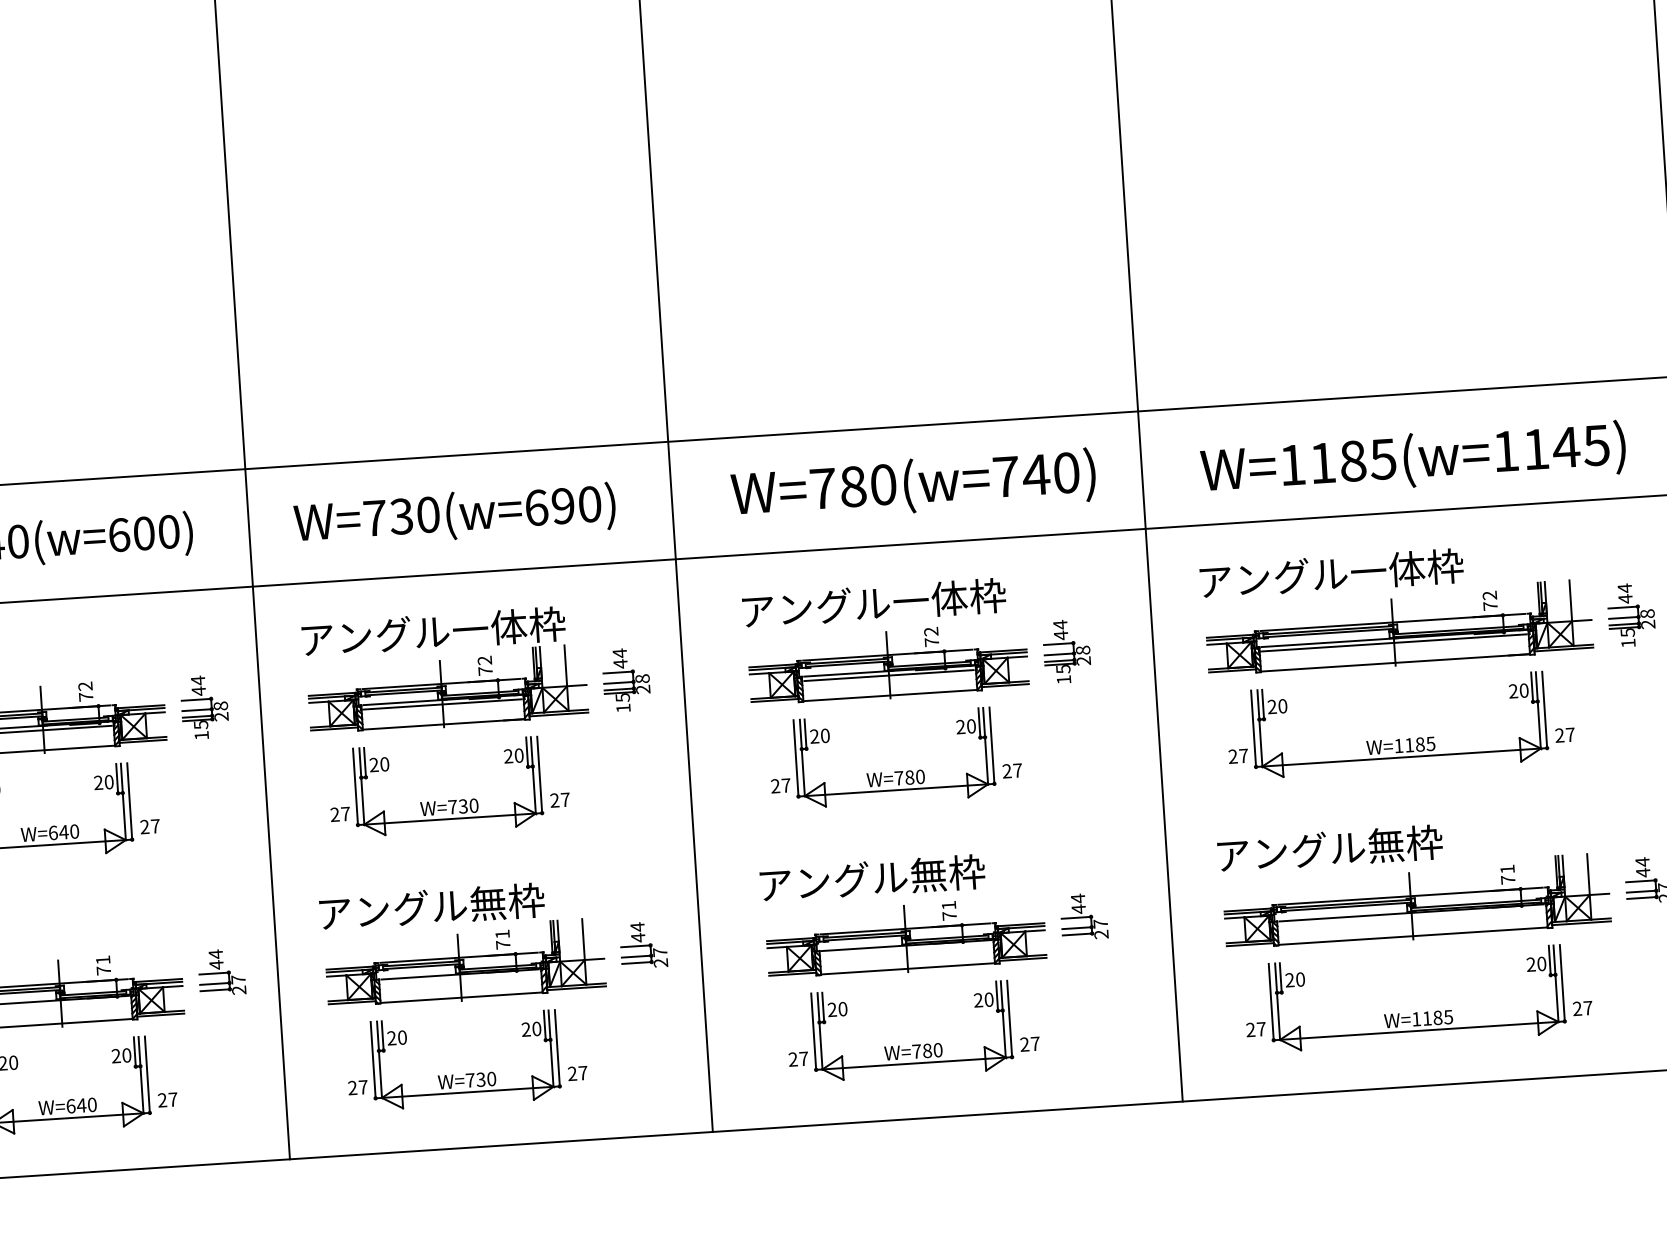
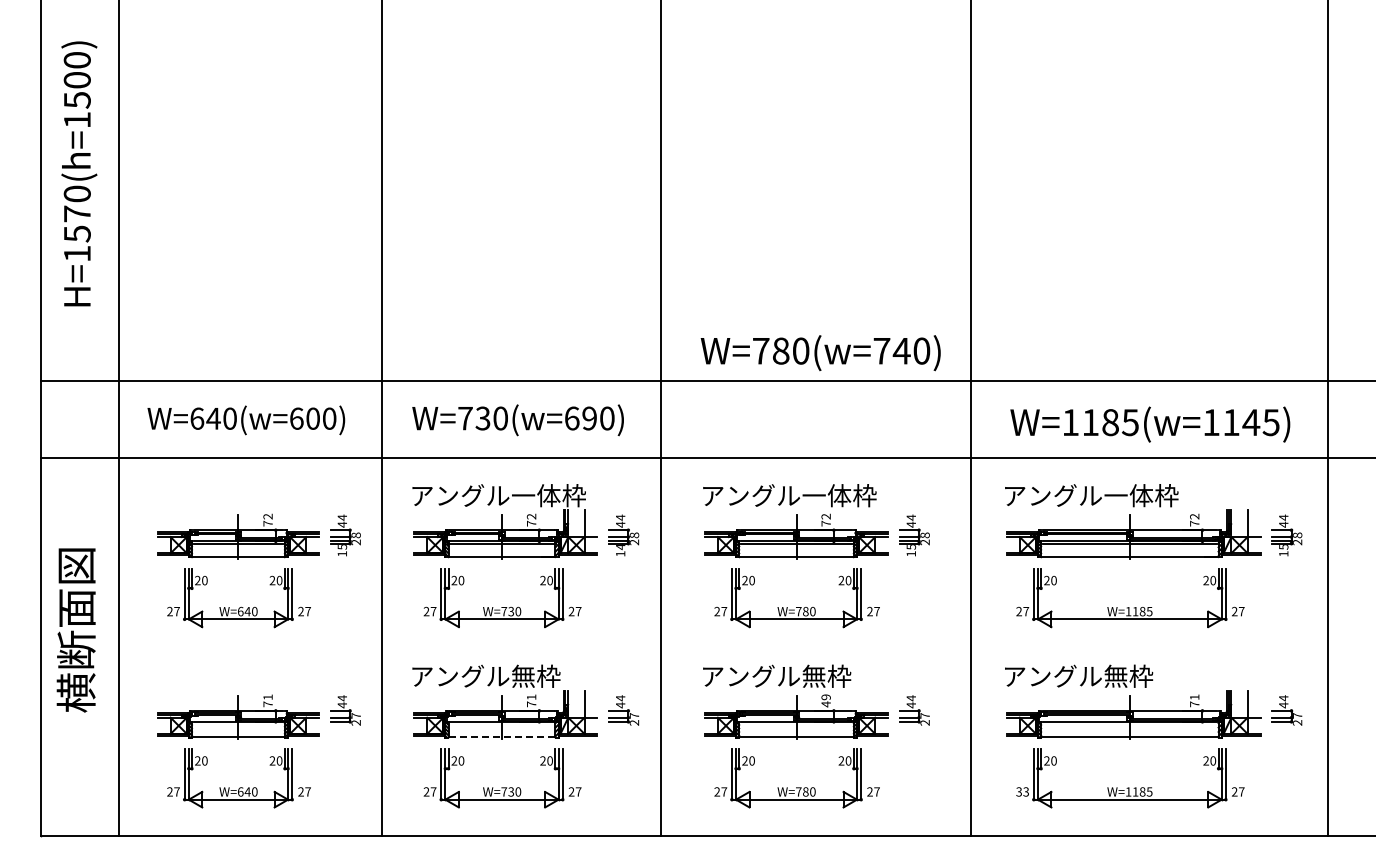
text: (913, 486) -> (820, 353), moved
text: (622, 698) -> (620, 547), 15 -> 14
text: (948, 910) -> (825, 700), 71 -> 49
line: (462, 998) -> (502, 737), solid -> dashed
text: (1255, 1028) -> (1022, 791), 27 -> 33

